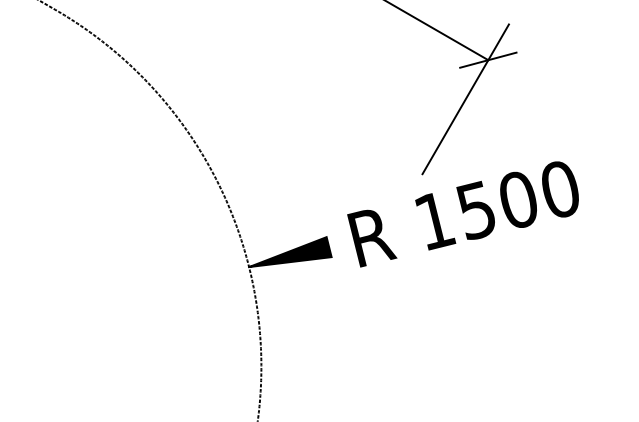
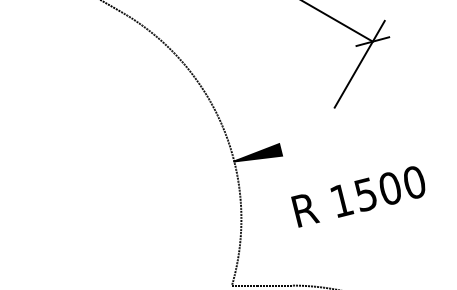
text: (463, 213) -> (358, 196), moved

